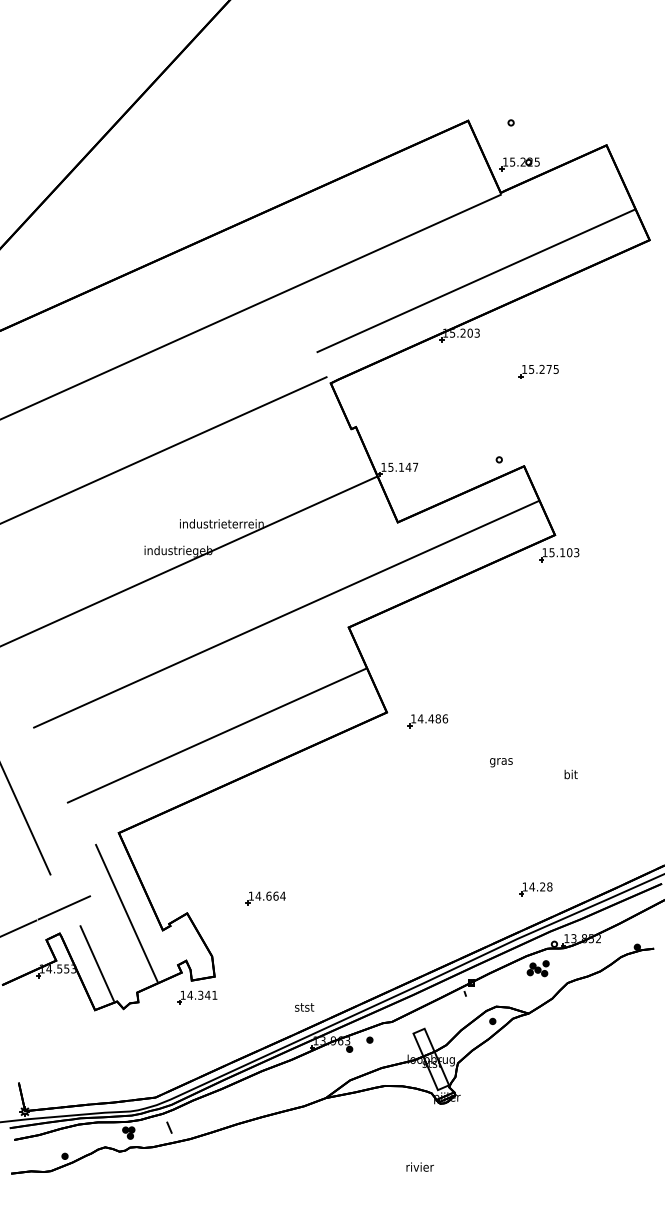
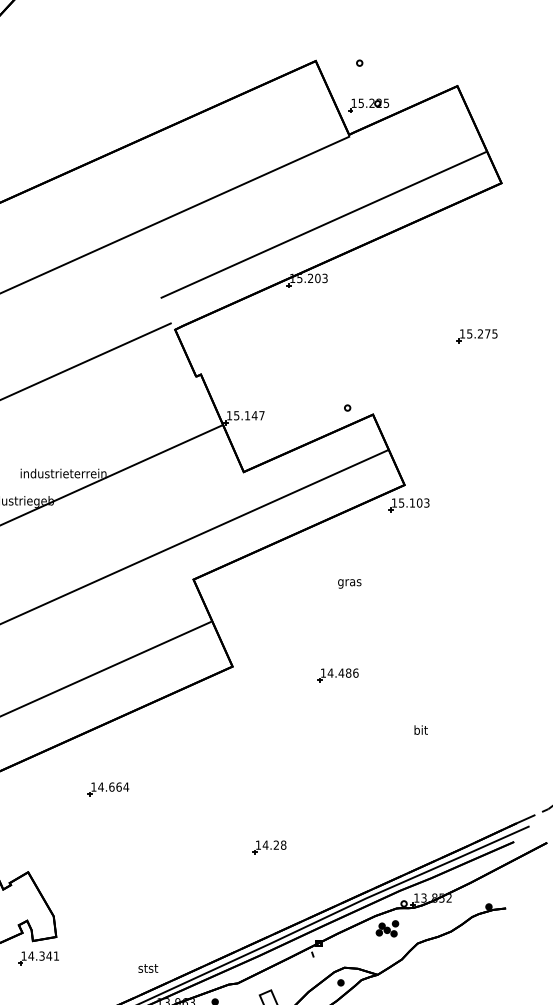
part: (538, 371) -> (476, 336), moved
part: (427, 721) -> (337, 675), moved
text: (501, 762) -> (349, 583), moved
part: (535, 889) -> (269, 847), moved
part: (265, 898) -> (108, 789), moved

